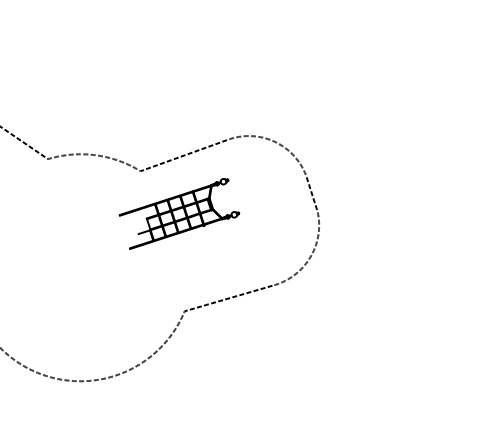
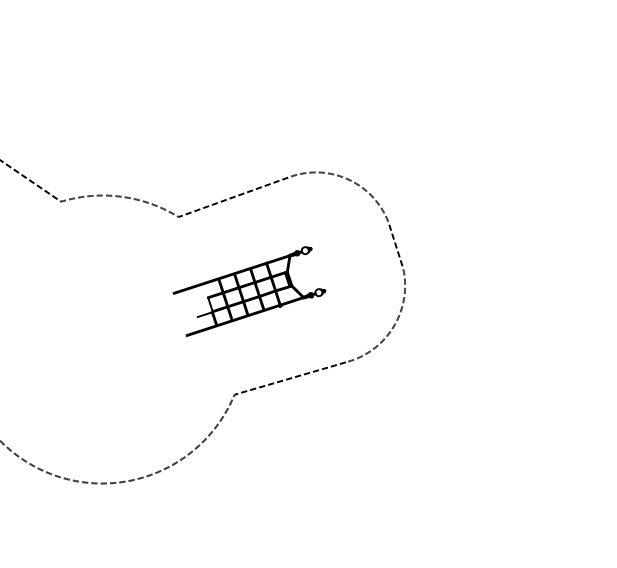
part: (179, 213) -> (249, 290), moved

